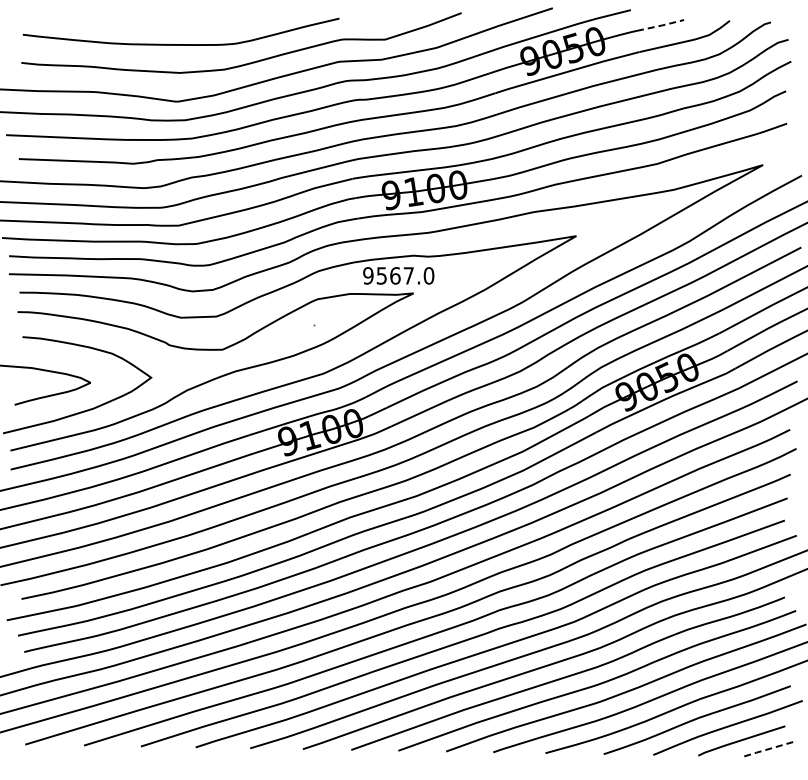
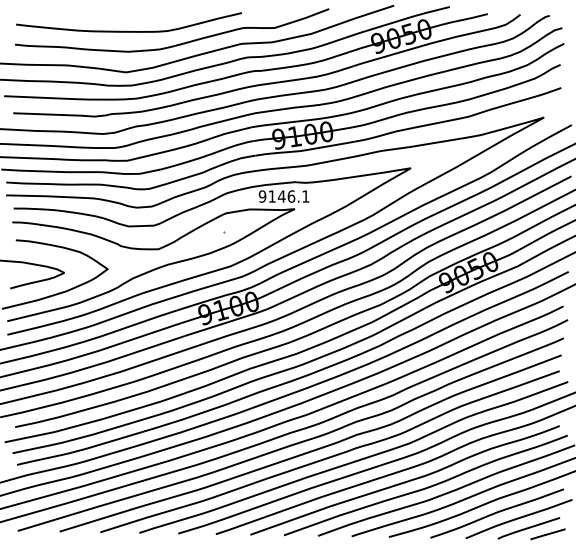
line: (661, 25) -> (471, 17), dashed -> solid
text: (405, 275) -> (289, 196), 9567.0 -> 9146.1
line: (767, 749) -> (547, 534), dashed -> solid

